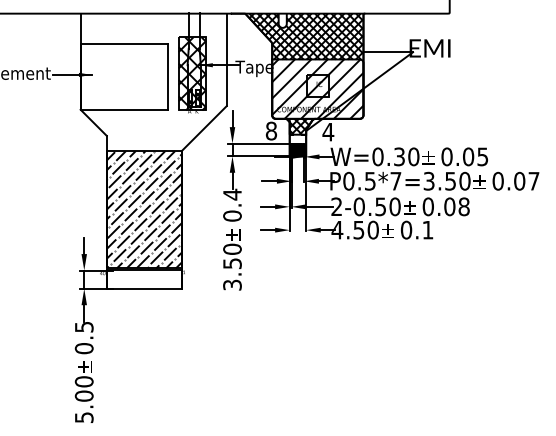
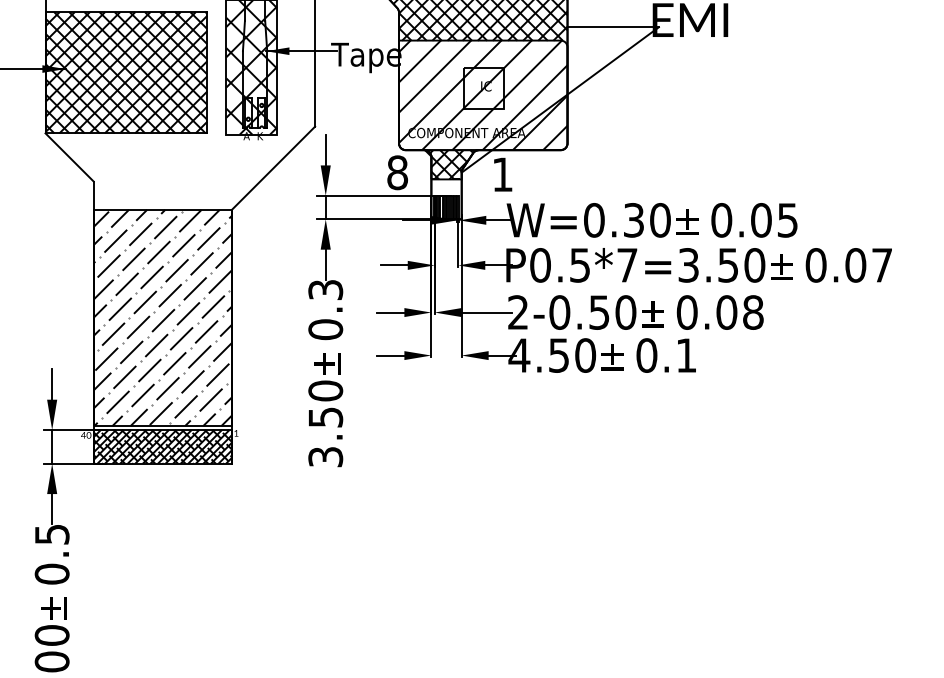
hatch: (124, 76) -> (126, 71), added
text: (328, 132) -> (502, 175), 4 -> 1
text: (232, 194) -> (325, 289), 0.4 -> 0.3
hatch: (143, 279) -> (161, 446), added

